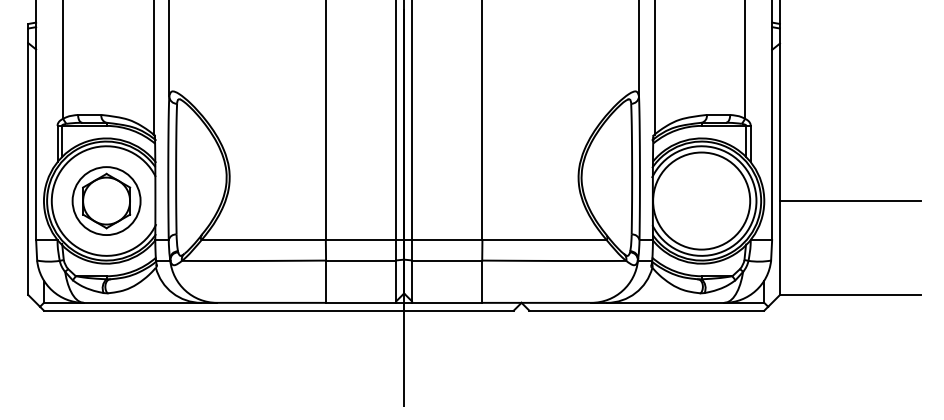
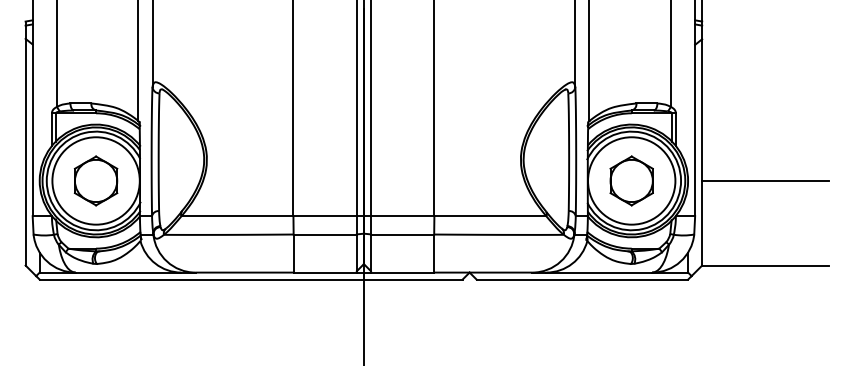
circle: (106, 200) -> (96, 180), size x1.43
part: (701, 200) -> (631, 180), added

